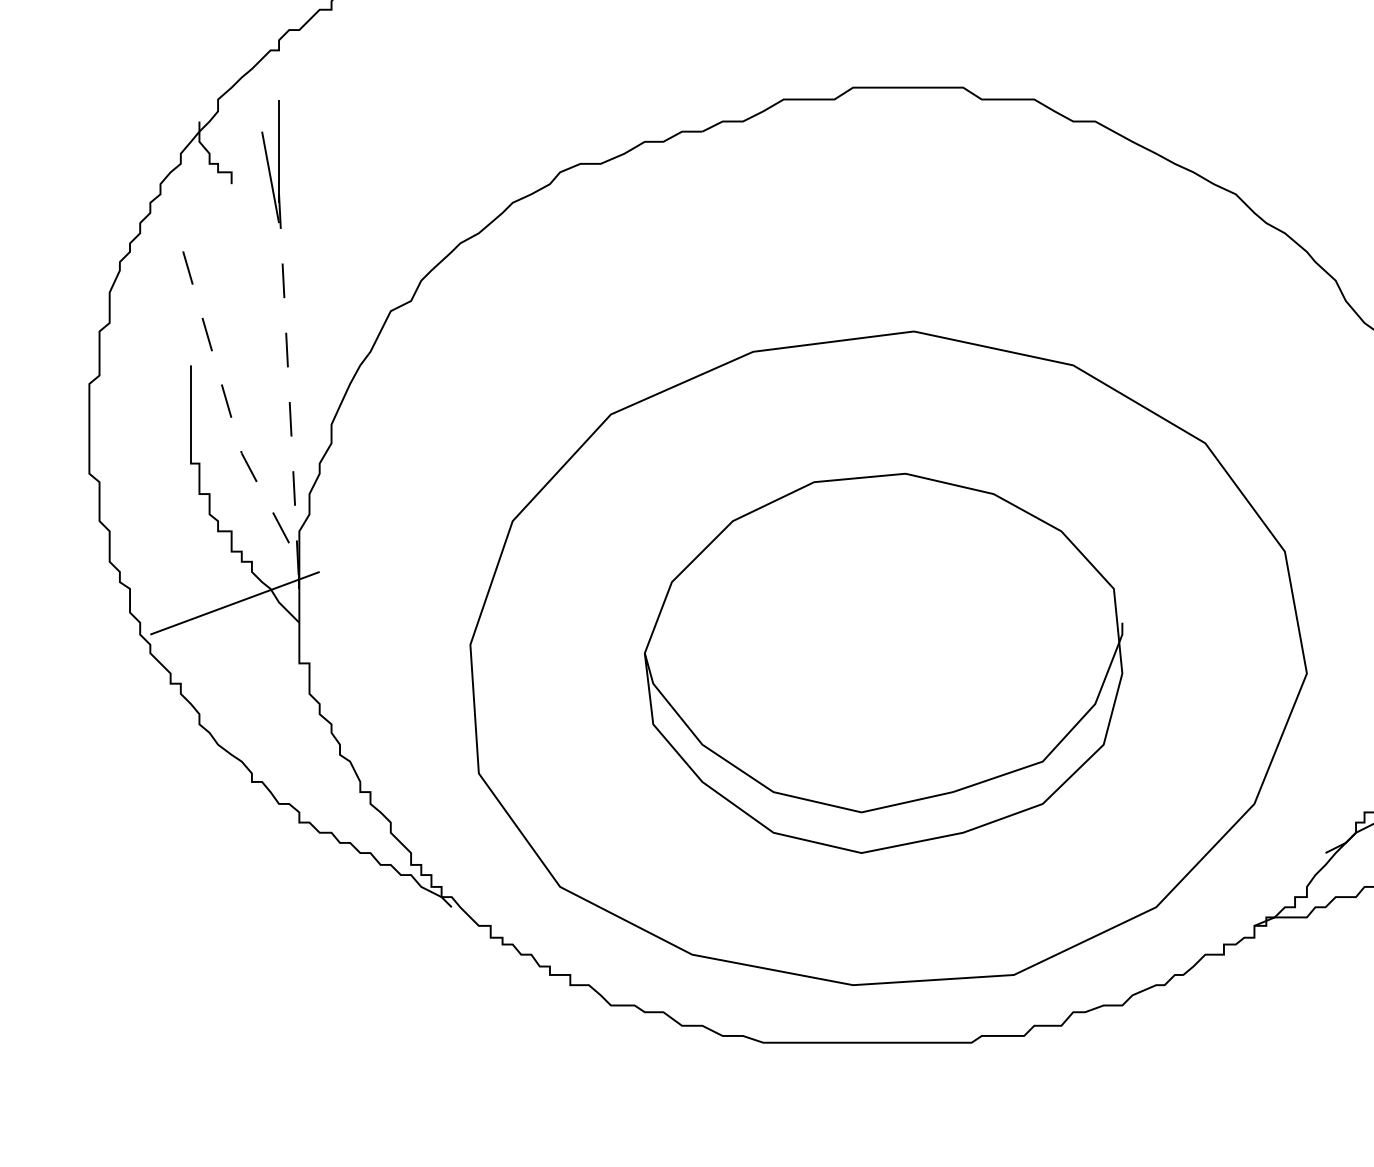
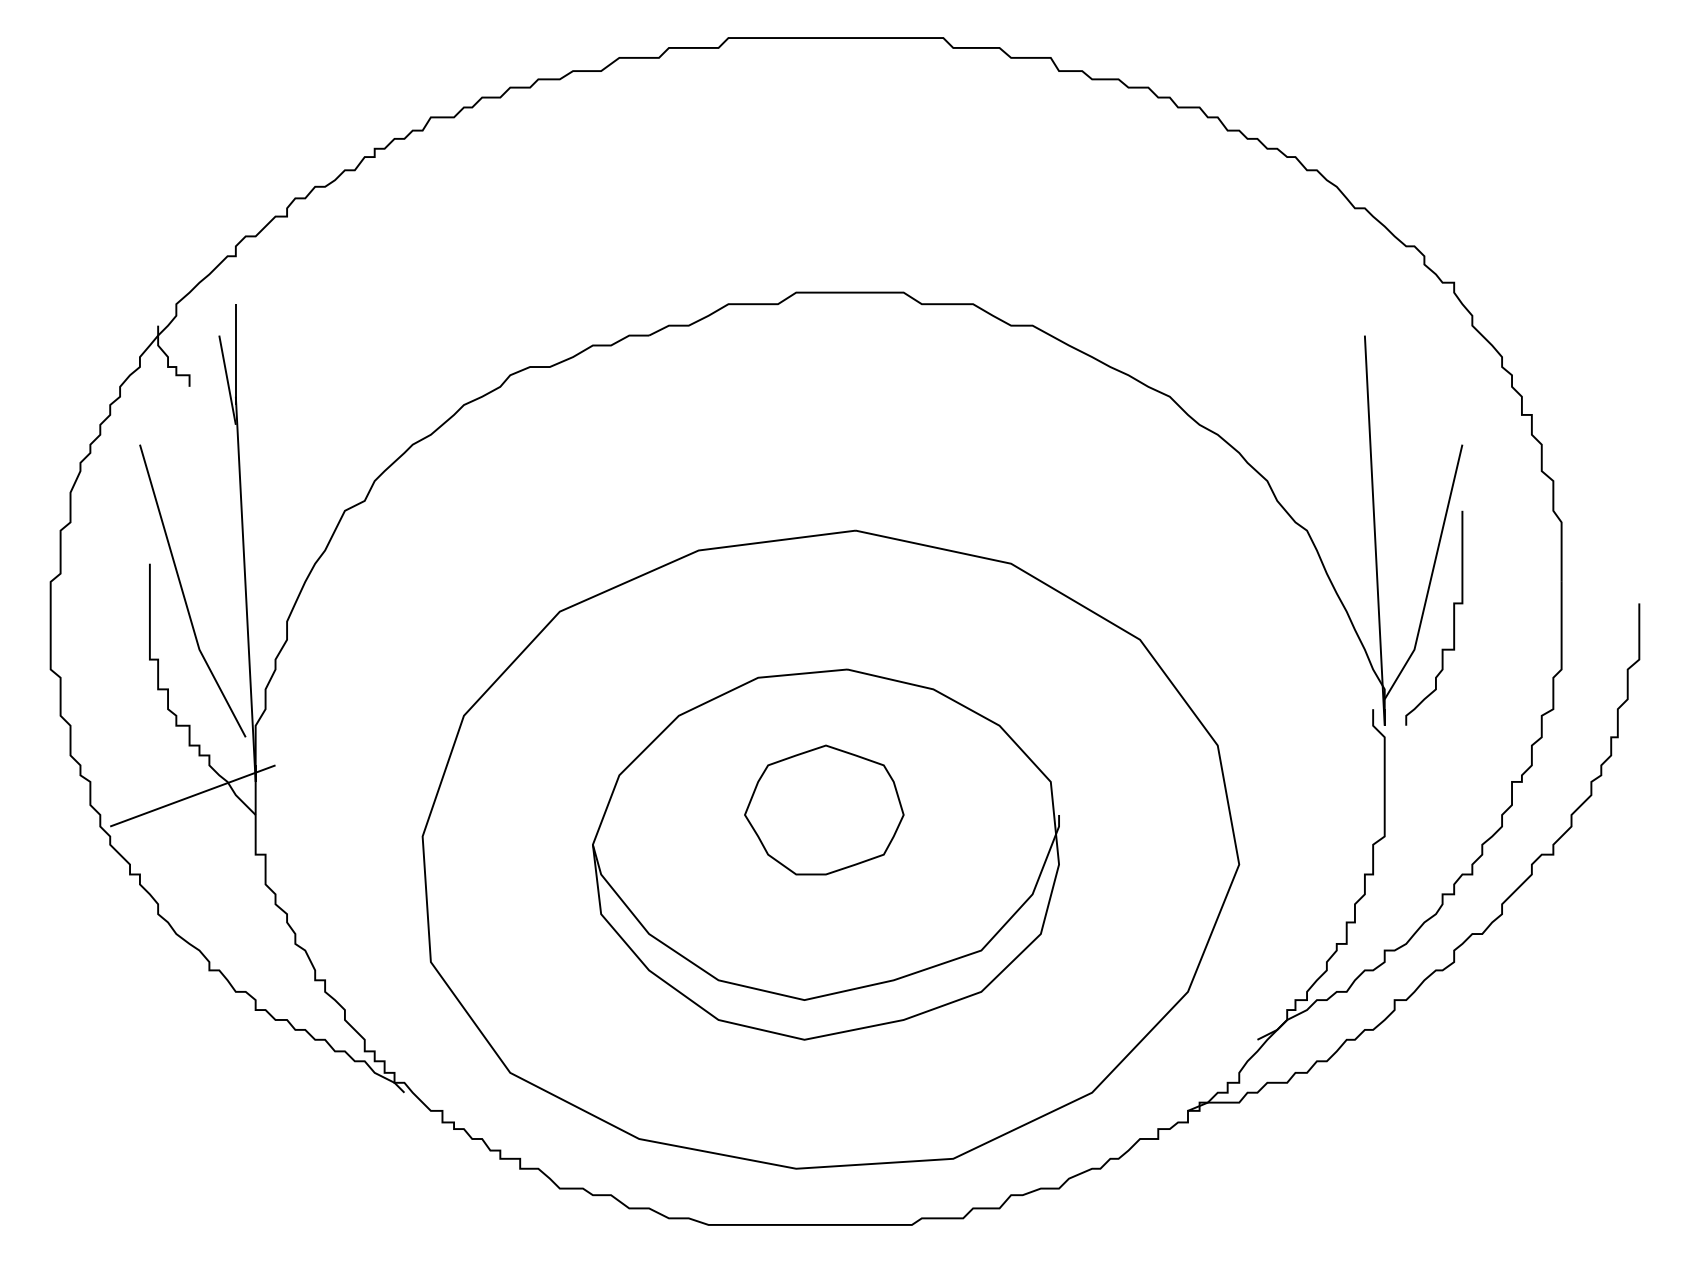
line: (288, 391) -> (245, 589), dashed -> solid
line: (225, 397) -> (183, 595), dashed -> solid
part: (882, 617) -> (824, 809), added

